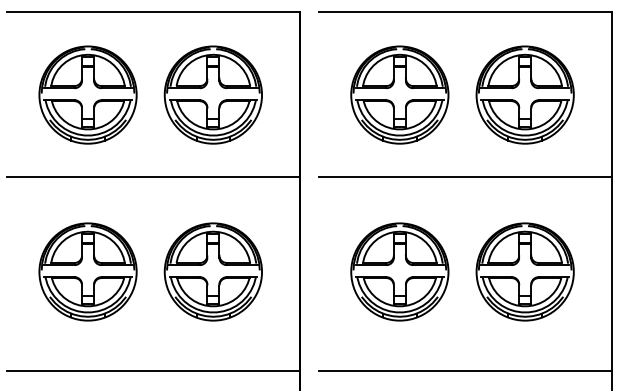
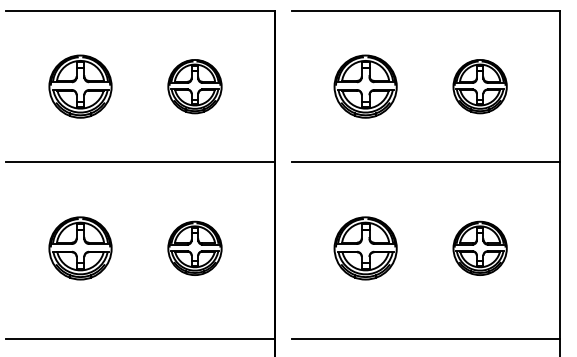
part: (87, 94) -> (80, 86), size x0.7
part: (212, 94) -> (194, 86), size x0.6
part: (399, 94) -> (365, 86), size x0.7
part: (524, 94) -> (479, 86), size x0.6
part: (87, 271) -> (80, 247), size x0.7
part: (212, 271) -> (194, 247), size x0.6
part: (399, 271) -> (365, 247), size x0.7
part: (524, 271) -> (479, 247), size x0.6

